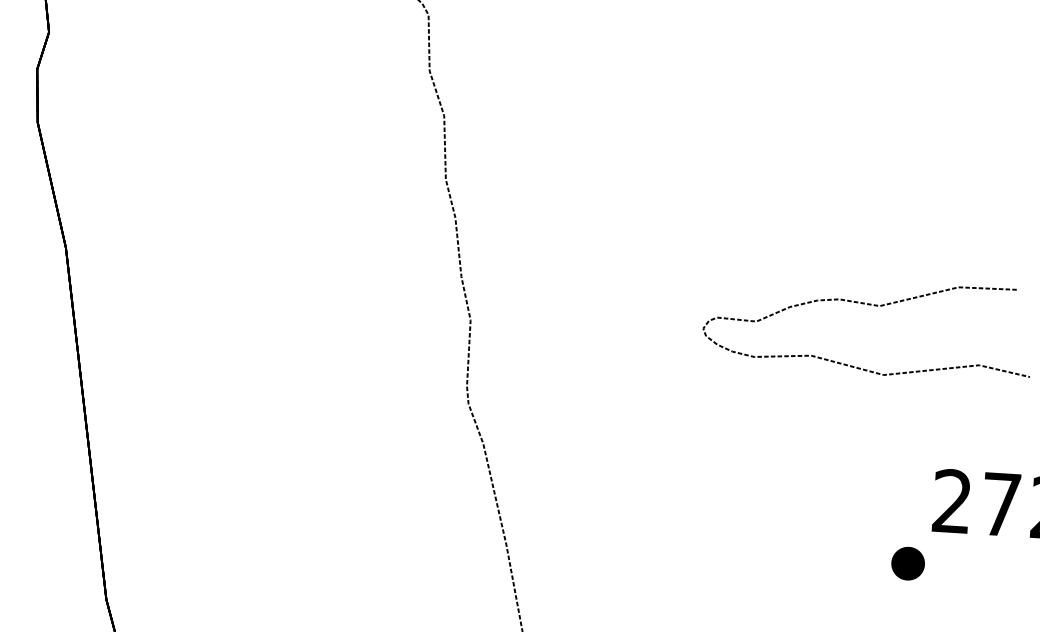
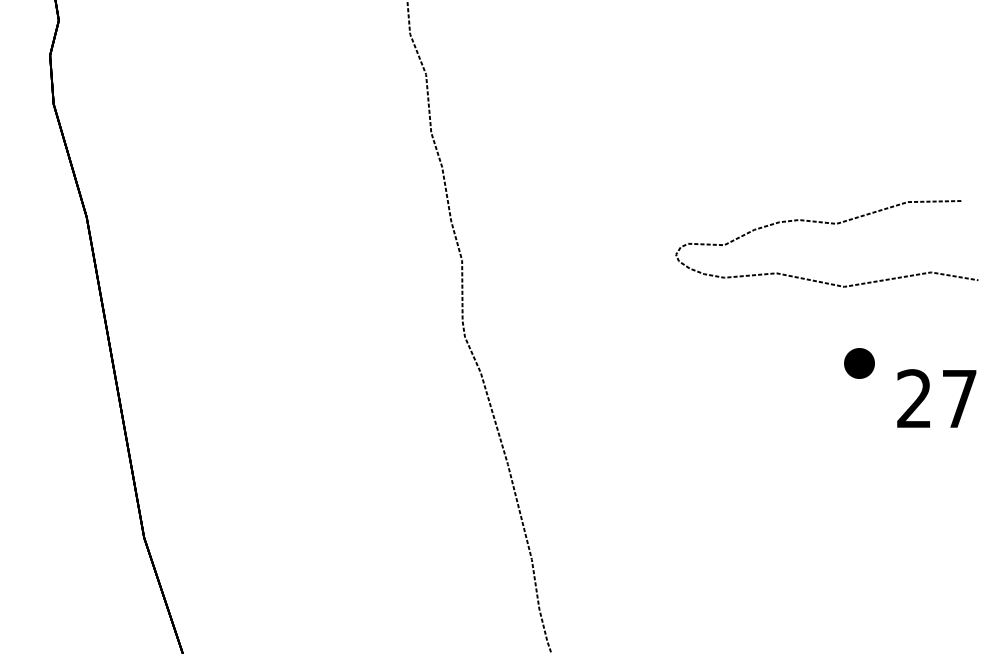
part: (908, 563) -> (859, 363), moved

